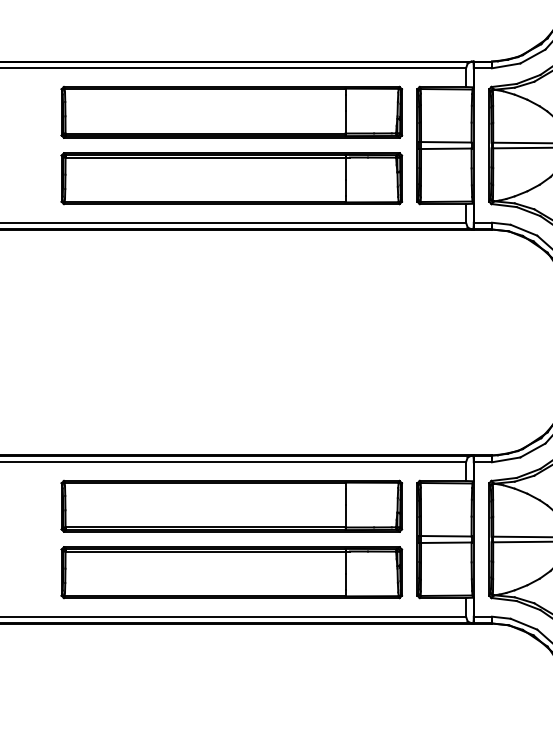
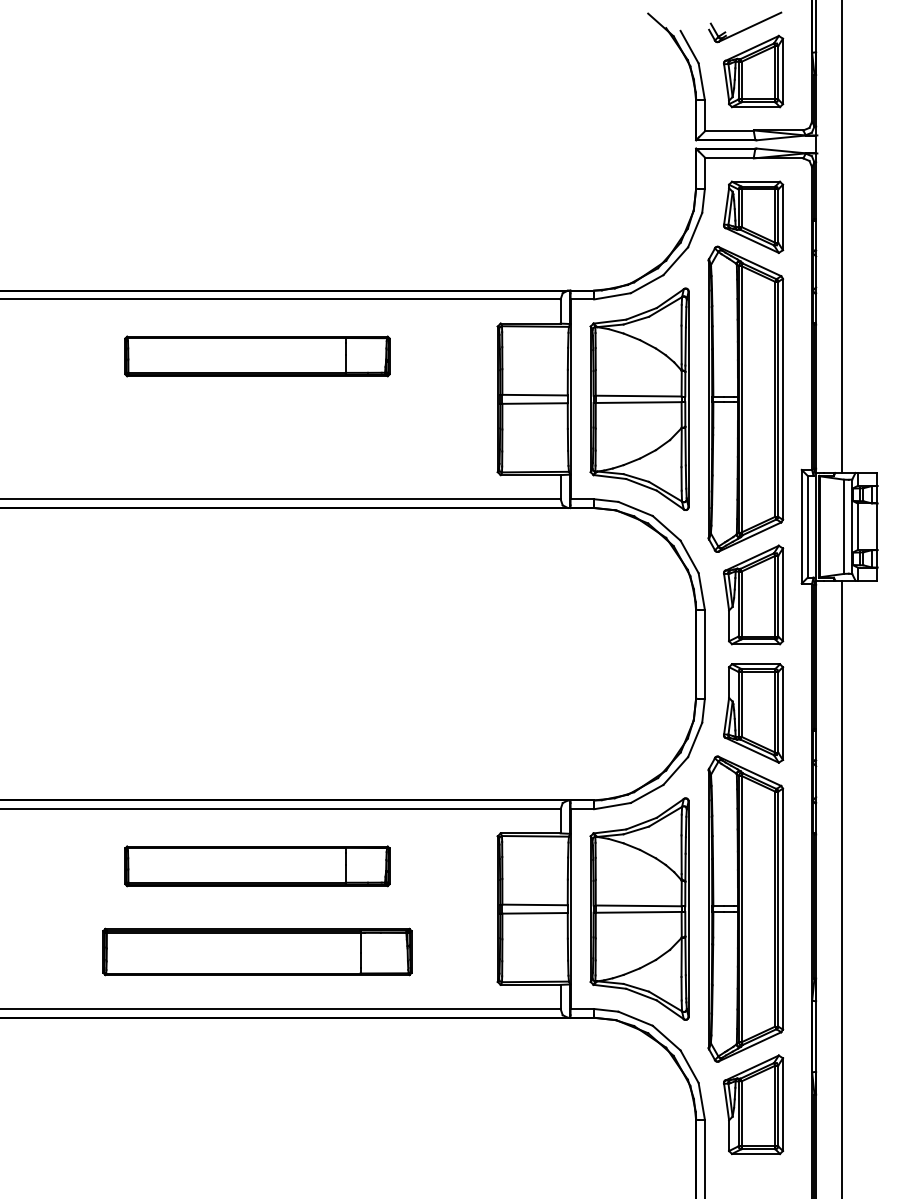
part: (231, 112) -> (257, 356), size x0.6
part: (231, 178) -> (257, 442), removed
part: (231, 506) -> (257, 866), size x0.6
part: (231, 572) -> (257, 951), size x0.7

